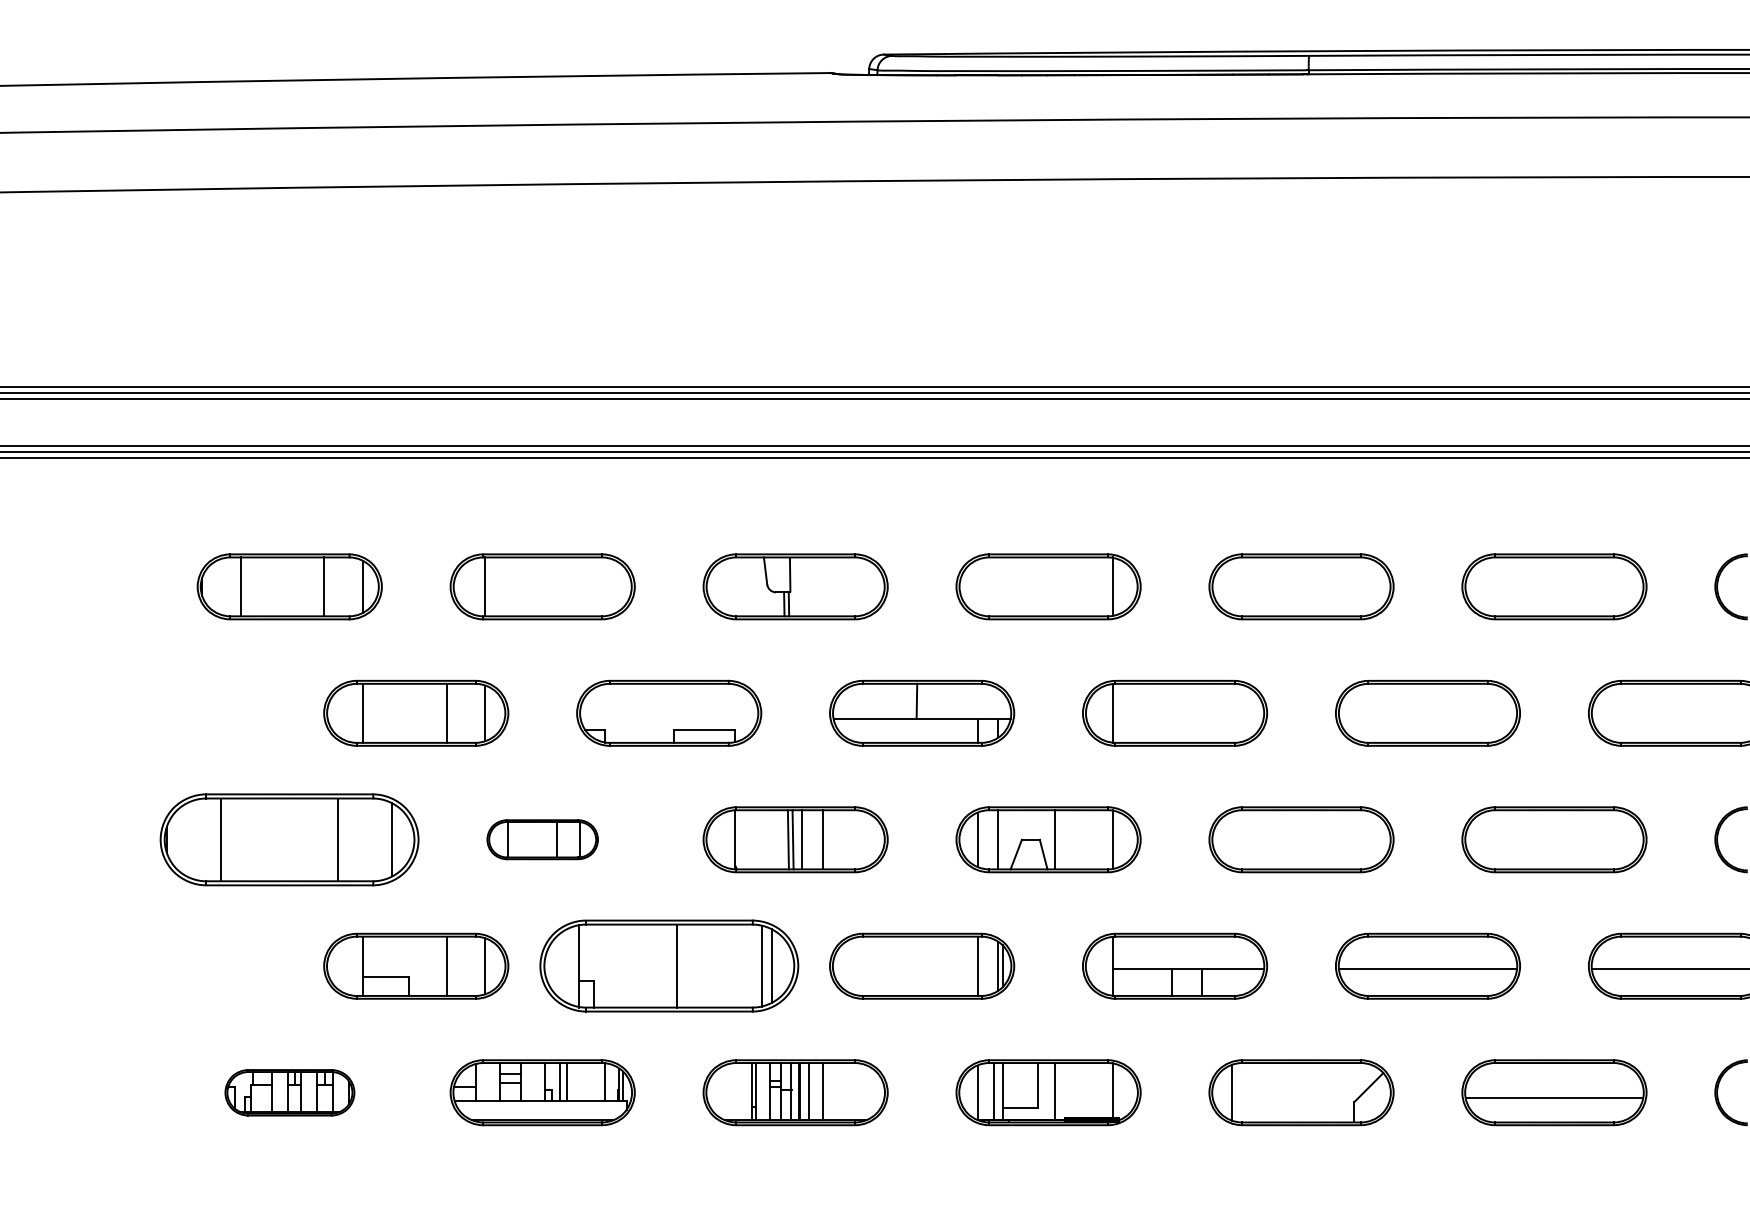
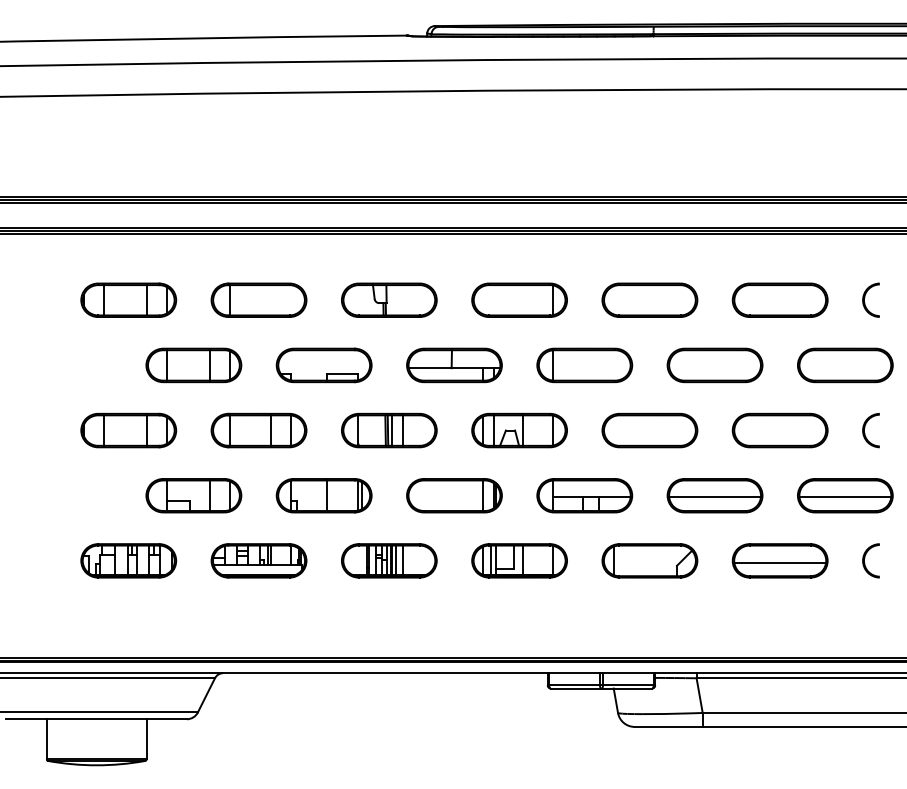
part: (289, 839) -> (128, 430), size x0.71
part: (541, 839) -> (258, 430), size x1.67
part: (667, 965) -> (323, 495), size x0.71
part: (289, 1092) -> (128, 560), size x1.43

